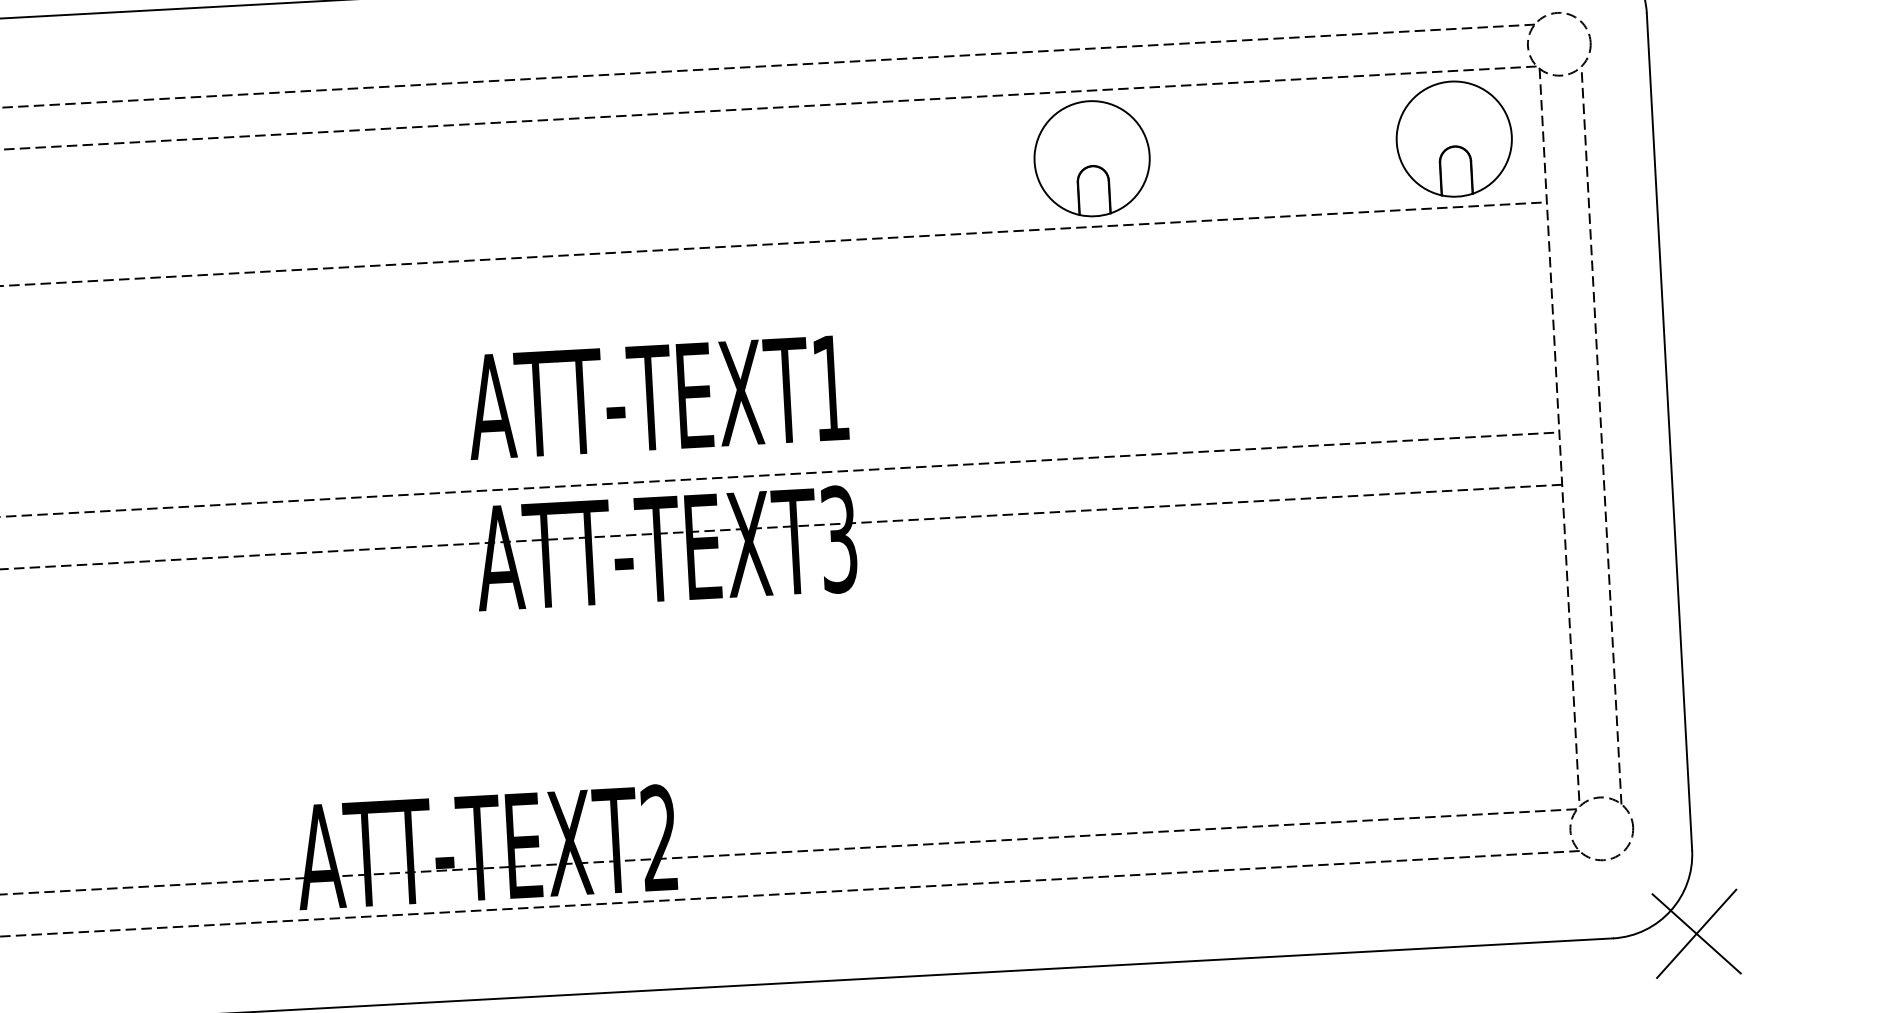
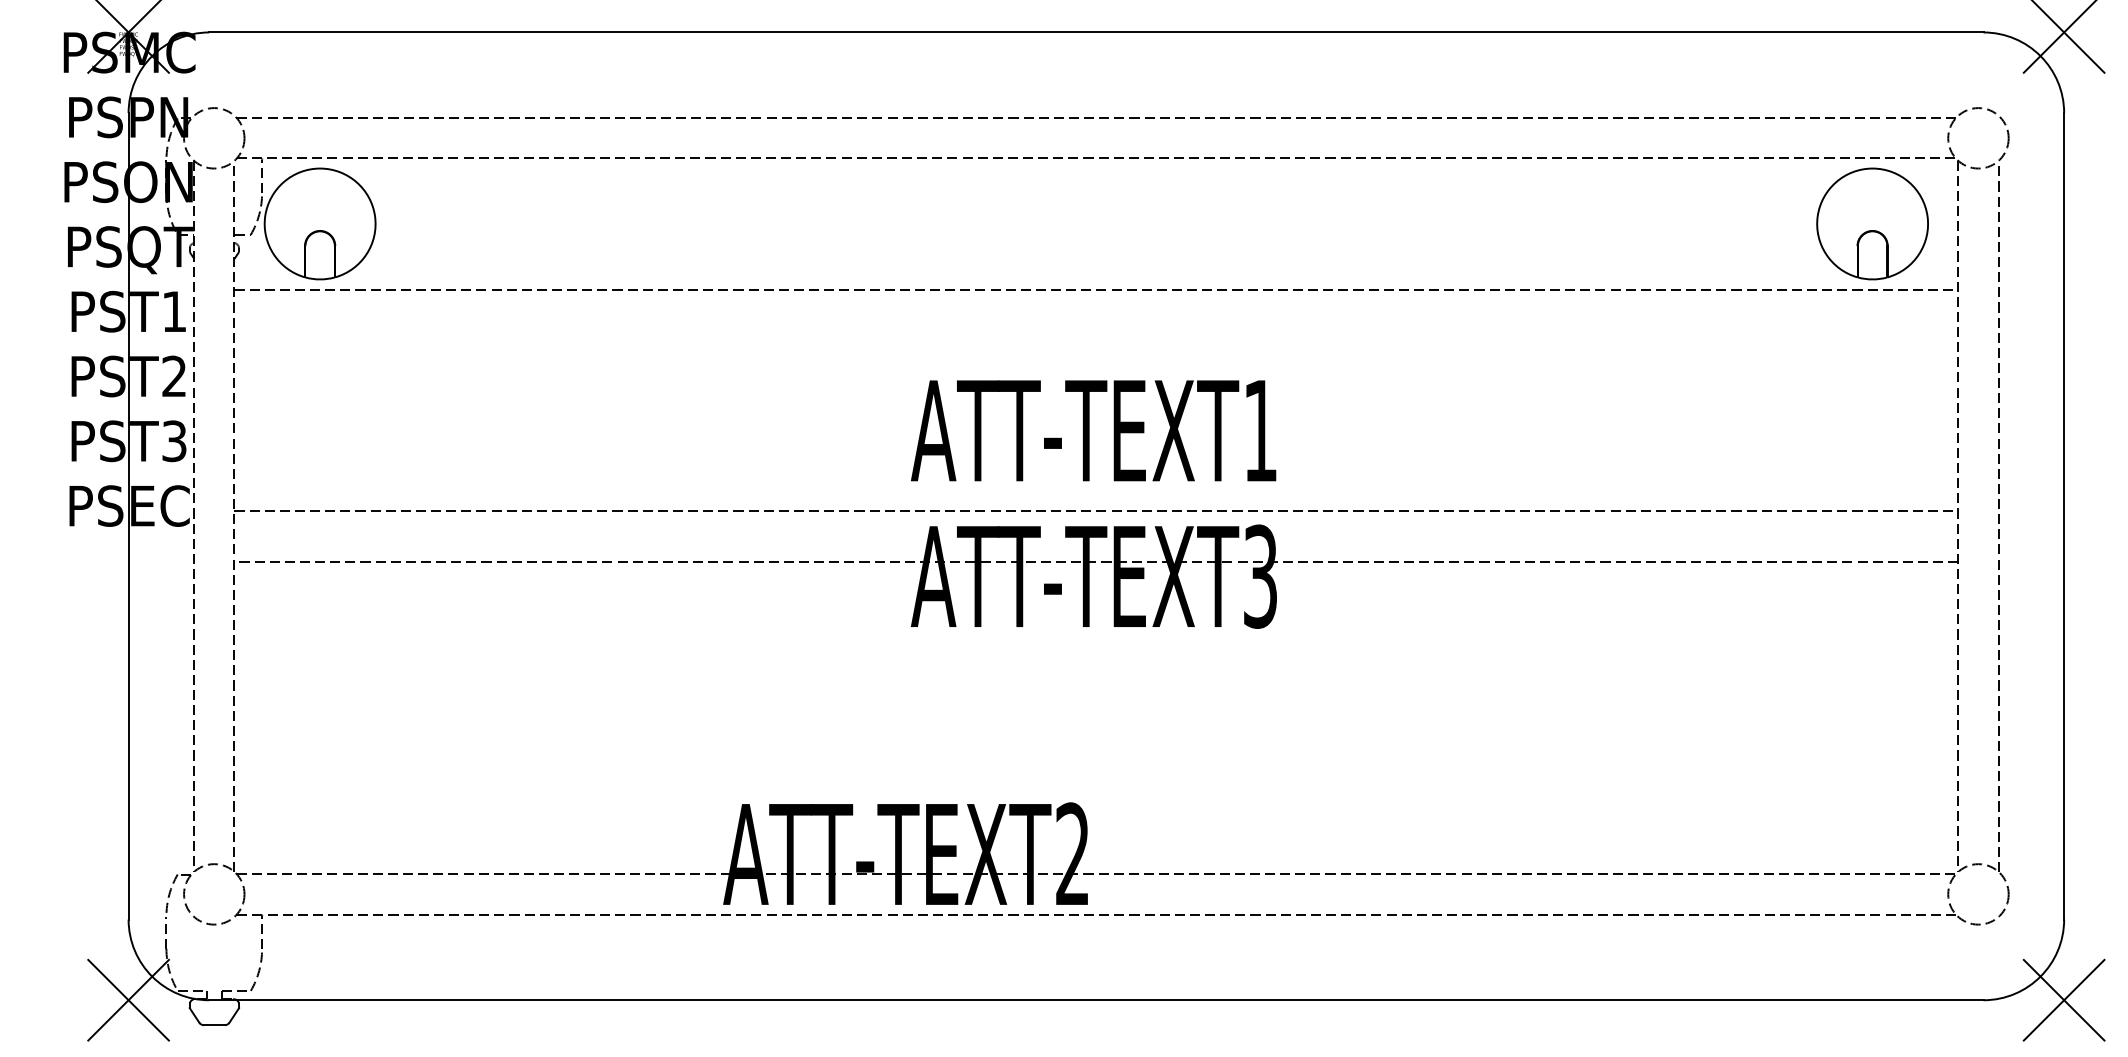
part: (1091, 158) -> (1523, 223), removed

